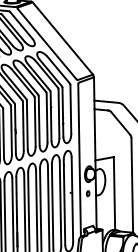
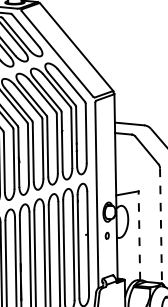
line: (132, 186) -> (161, 227), solid -> dashed
line: (114, 193) -> (139, 235), solid -> dashed

